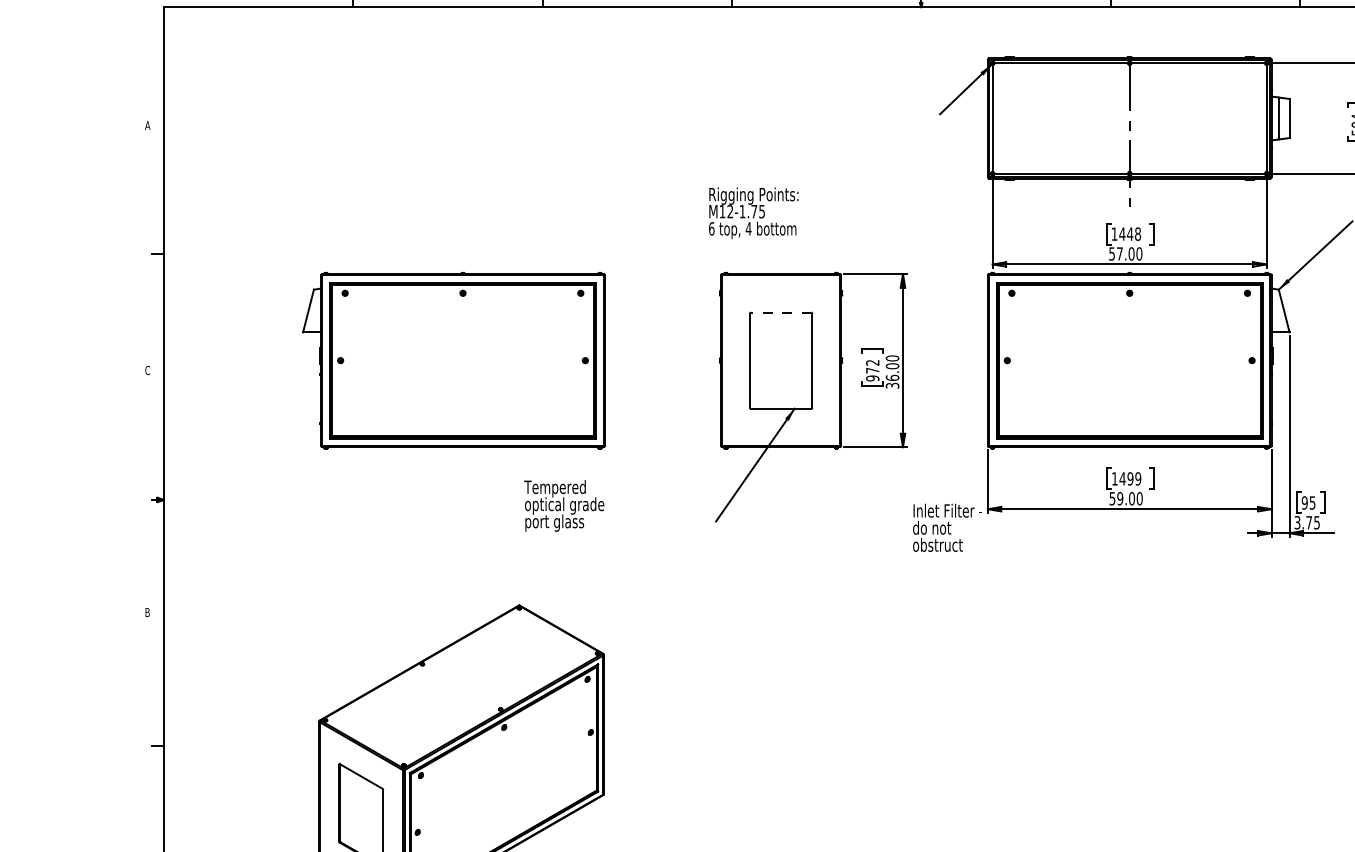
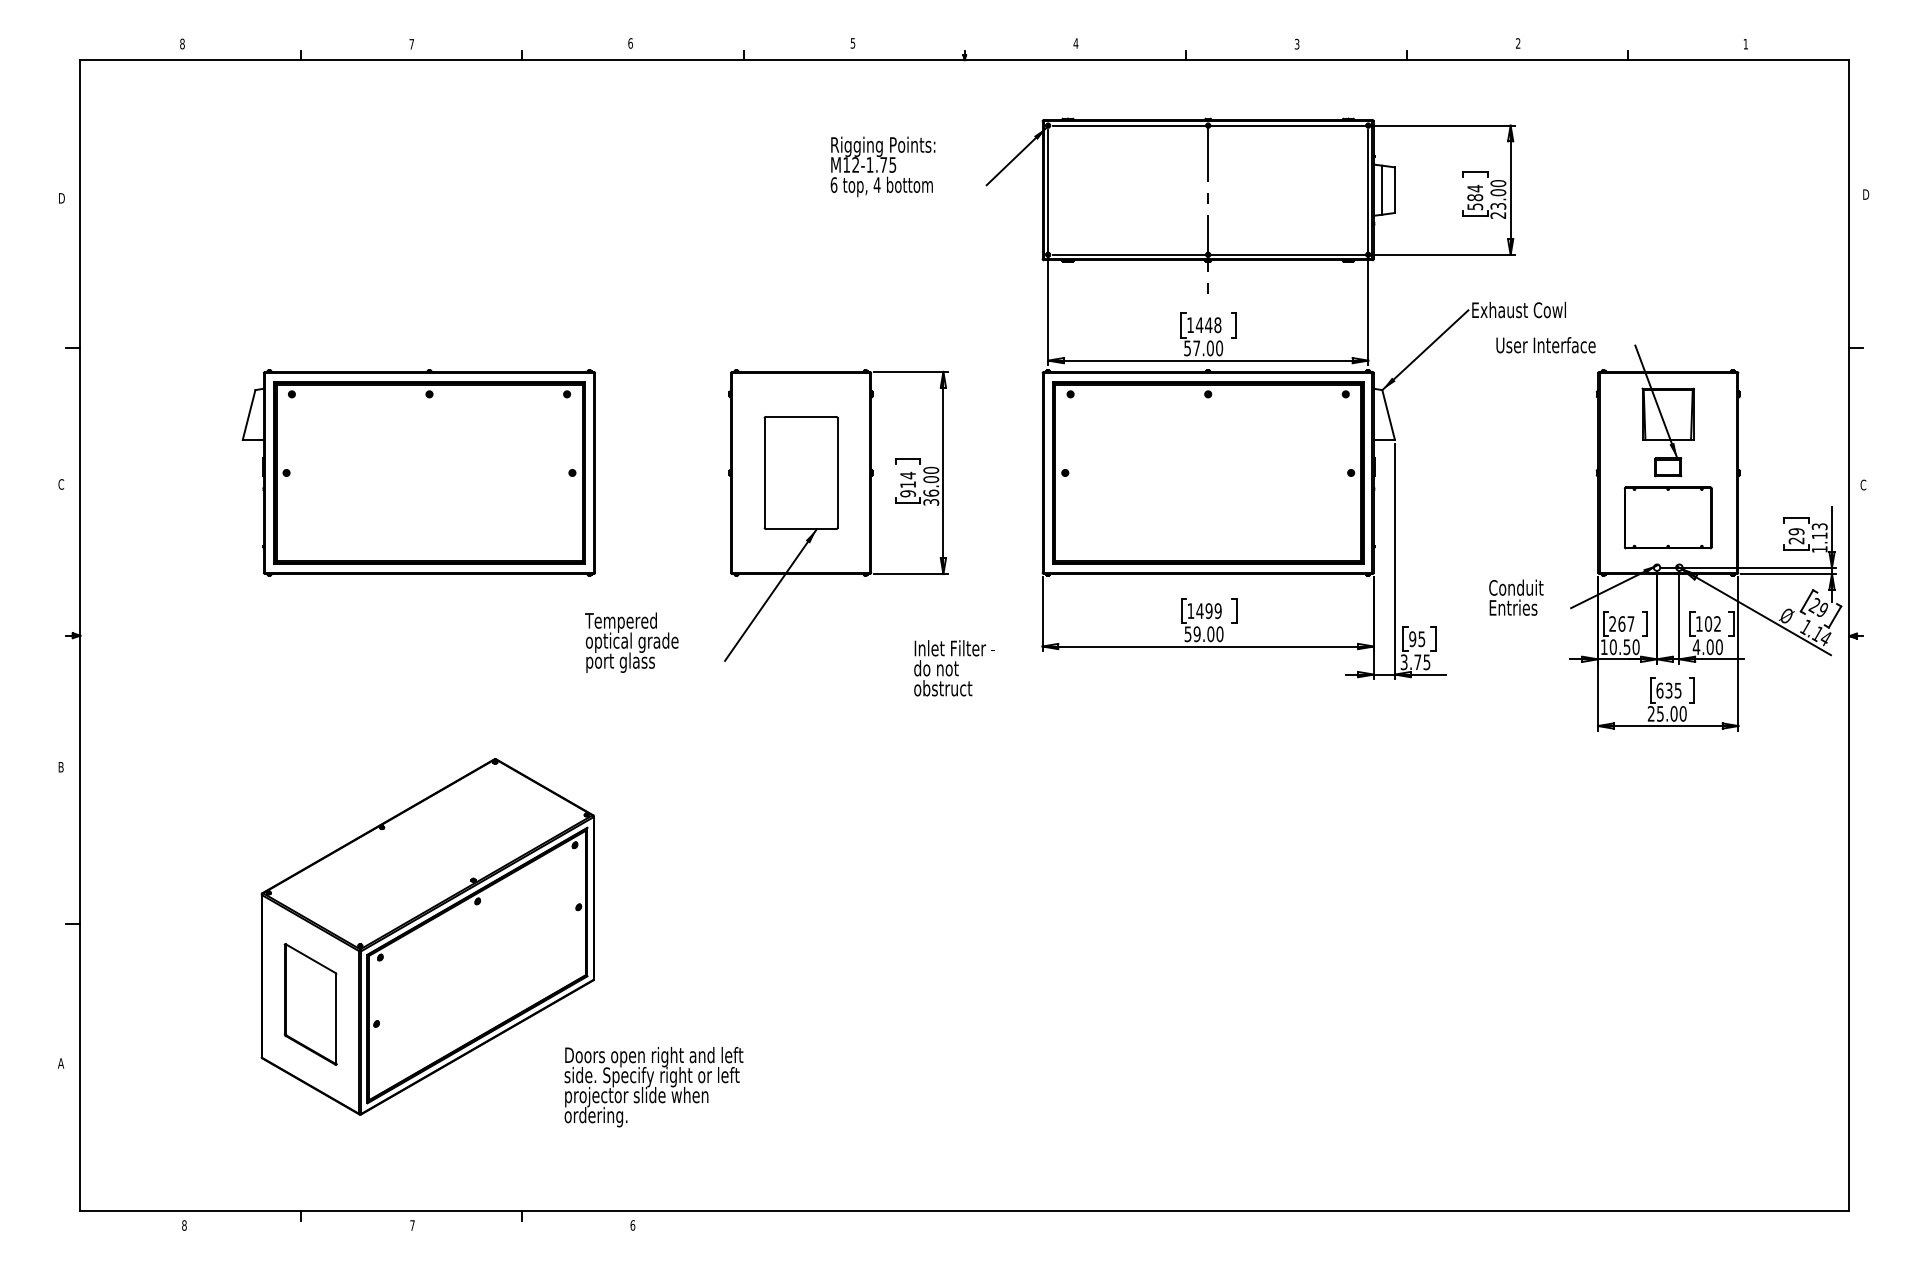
text: (147, 125) -> (61, 198), A -> D
text: (753, 212) -> (882, 166), moved
line: (780, 312) -> (800, 416), dashed -> solid
text: (872, 366) -> (907, 479), 972 -> 914
text: (564, 505) -> (631, 642), moved
text: (947, 528) -> (954, 668), moved

